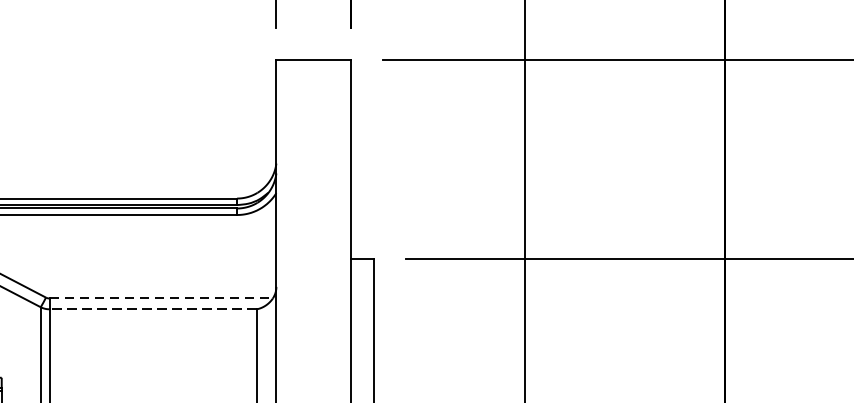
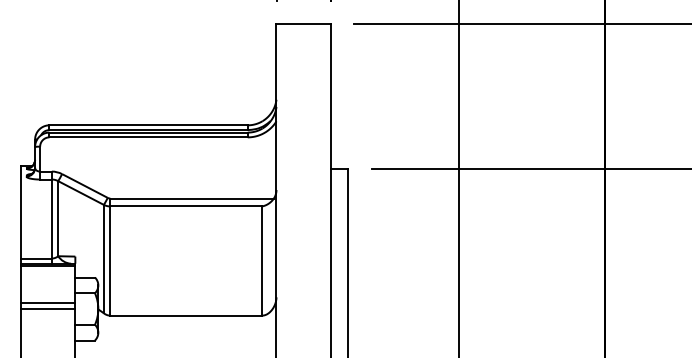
line: (161, 298) -> (192, 198), dashed -> solid
line: (153, 309) -> (186, 206), dashed -> solid

